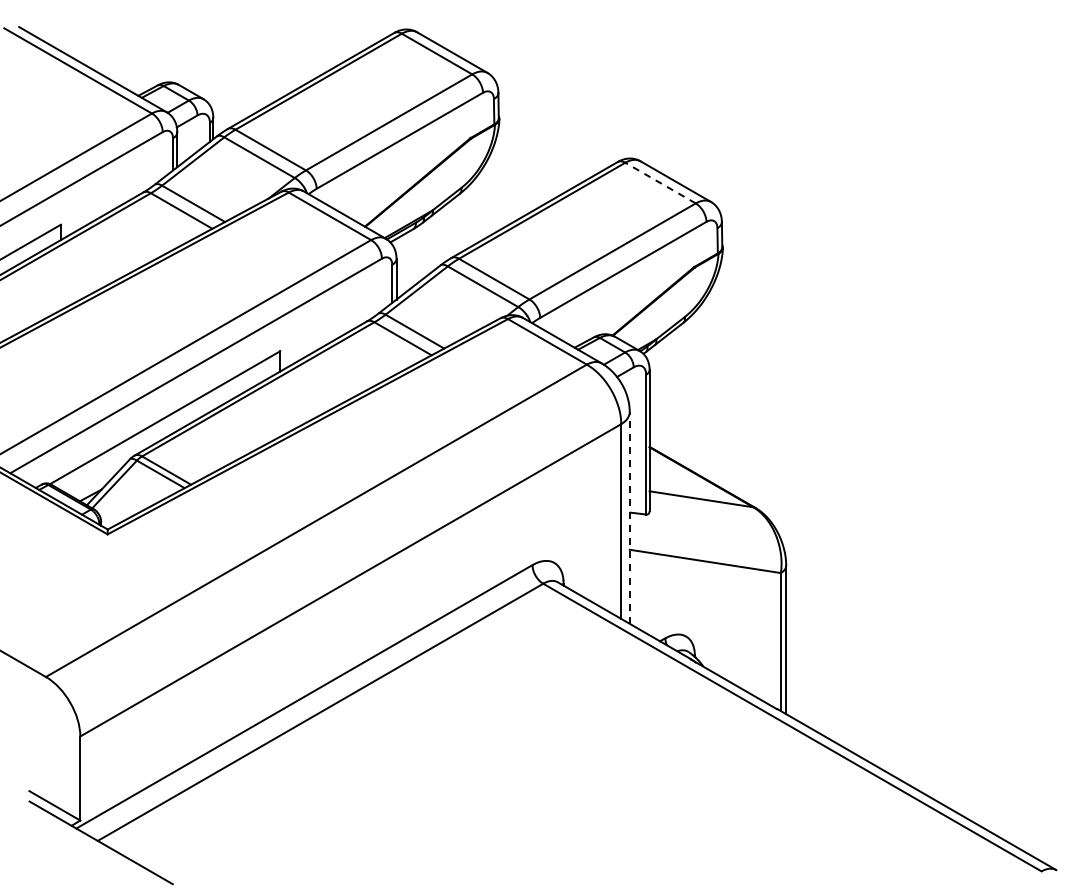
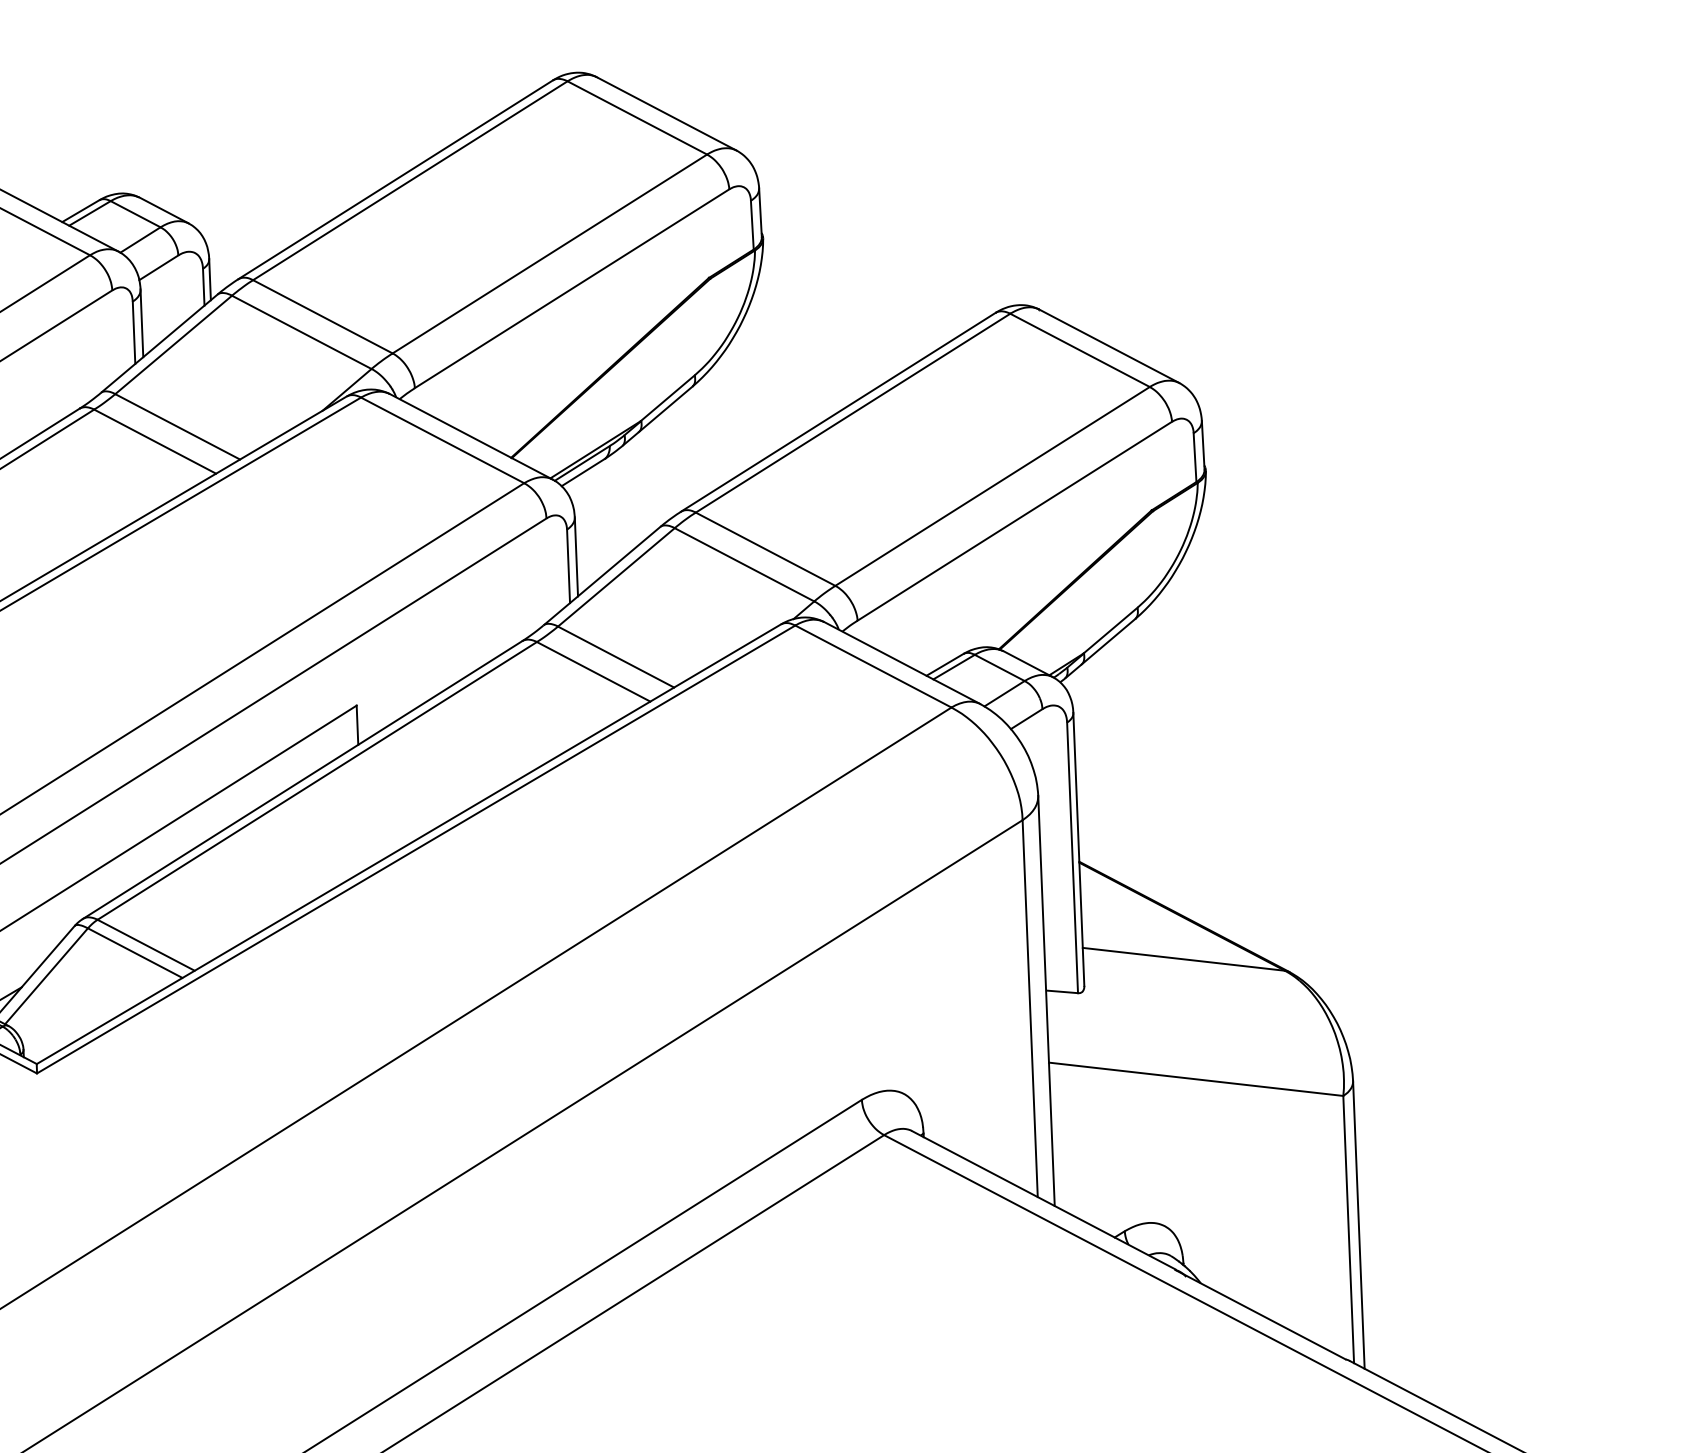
line: (660, 183) -> (1079, 351), dashed -> solid
line: (629, 517) -> (1045, 1000), dashed -> solid

